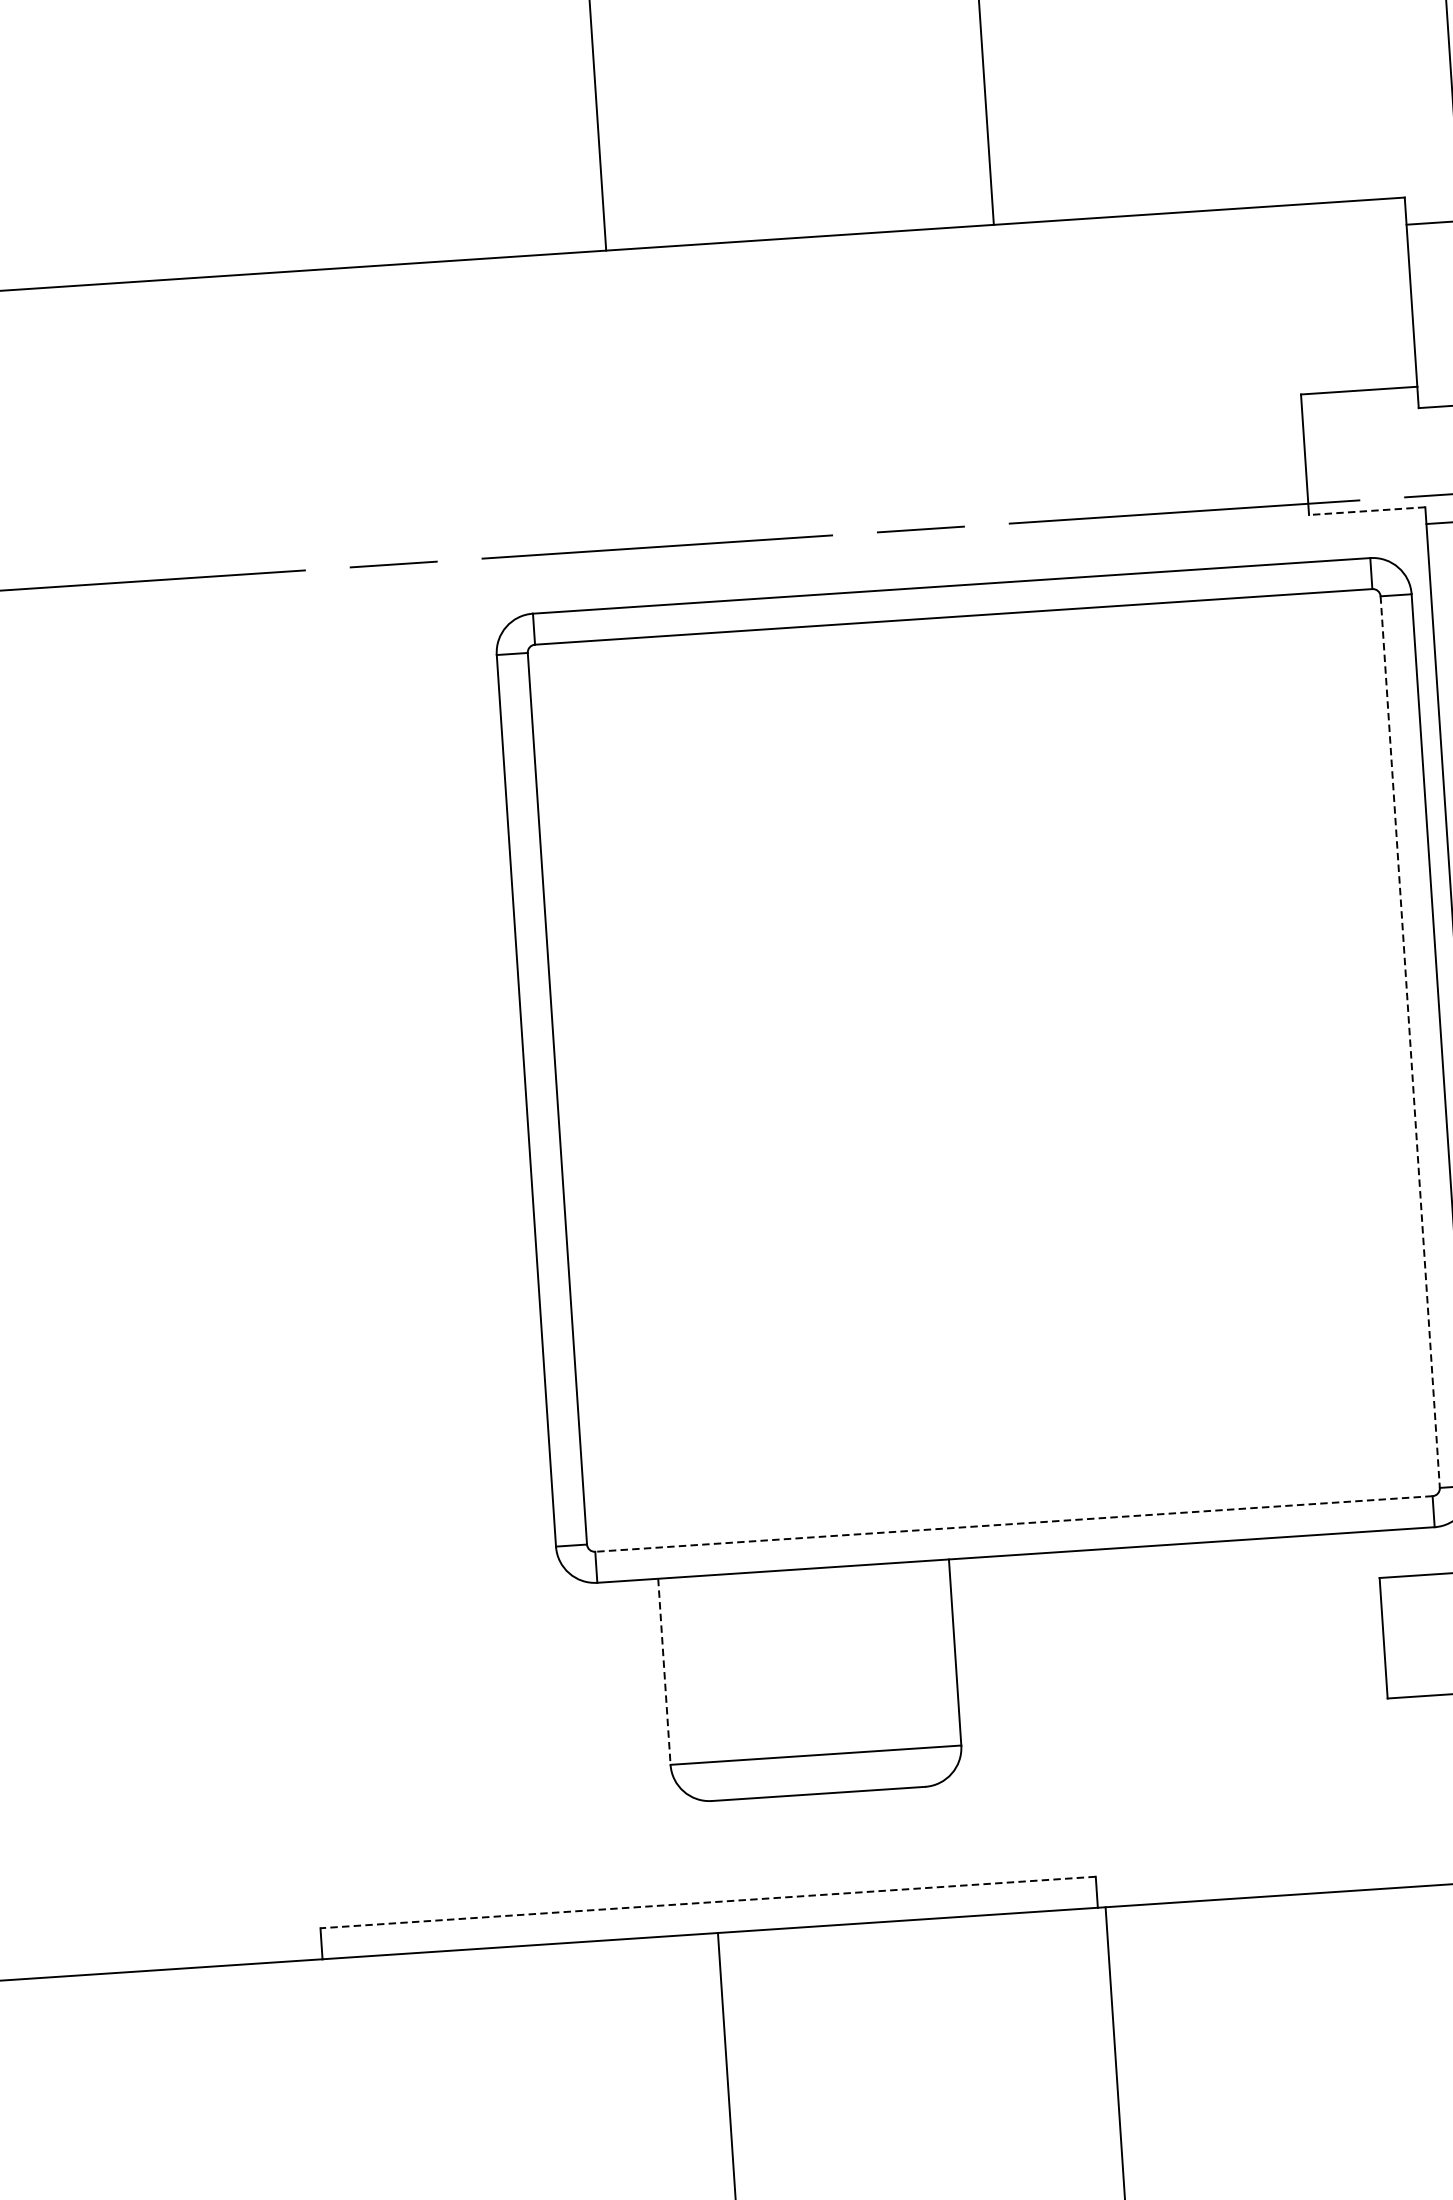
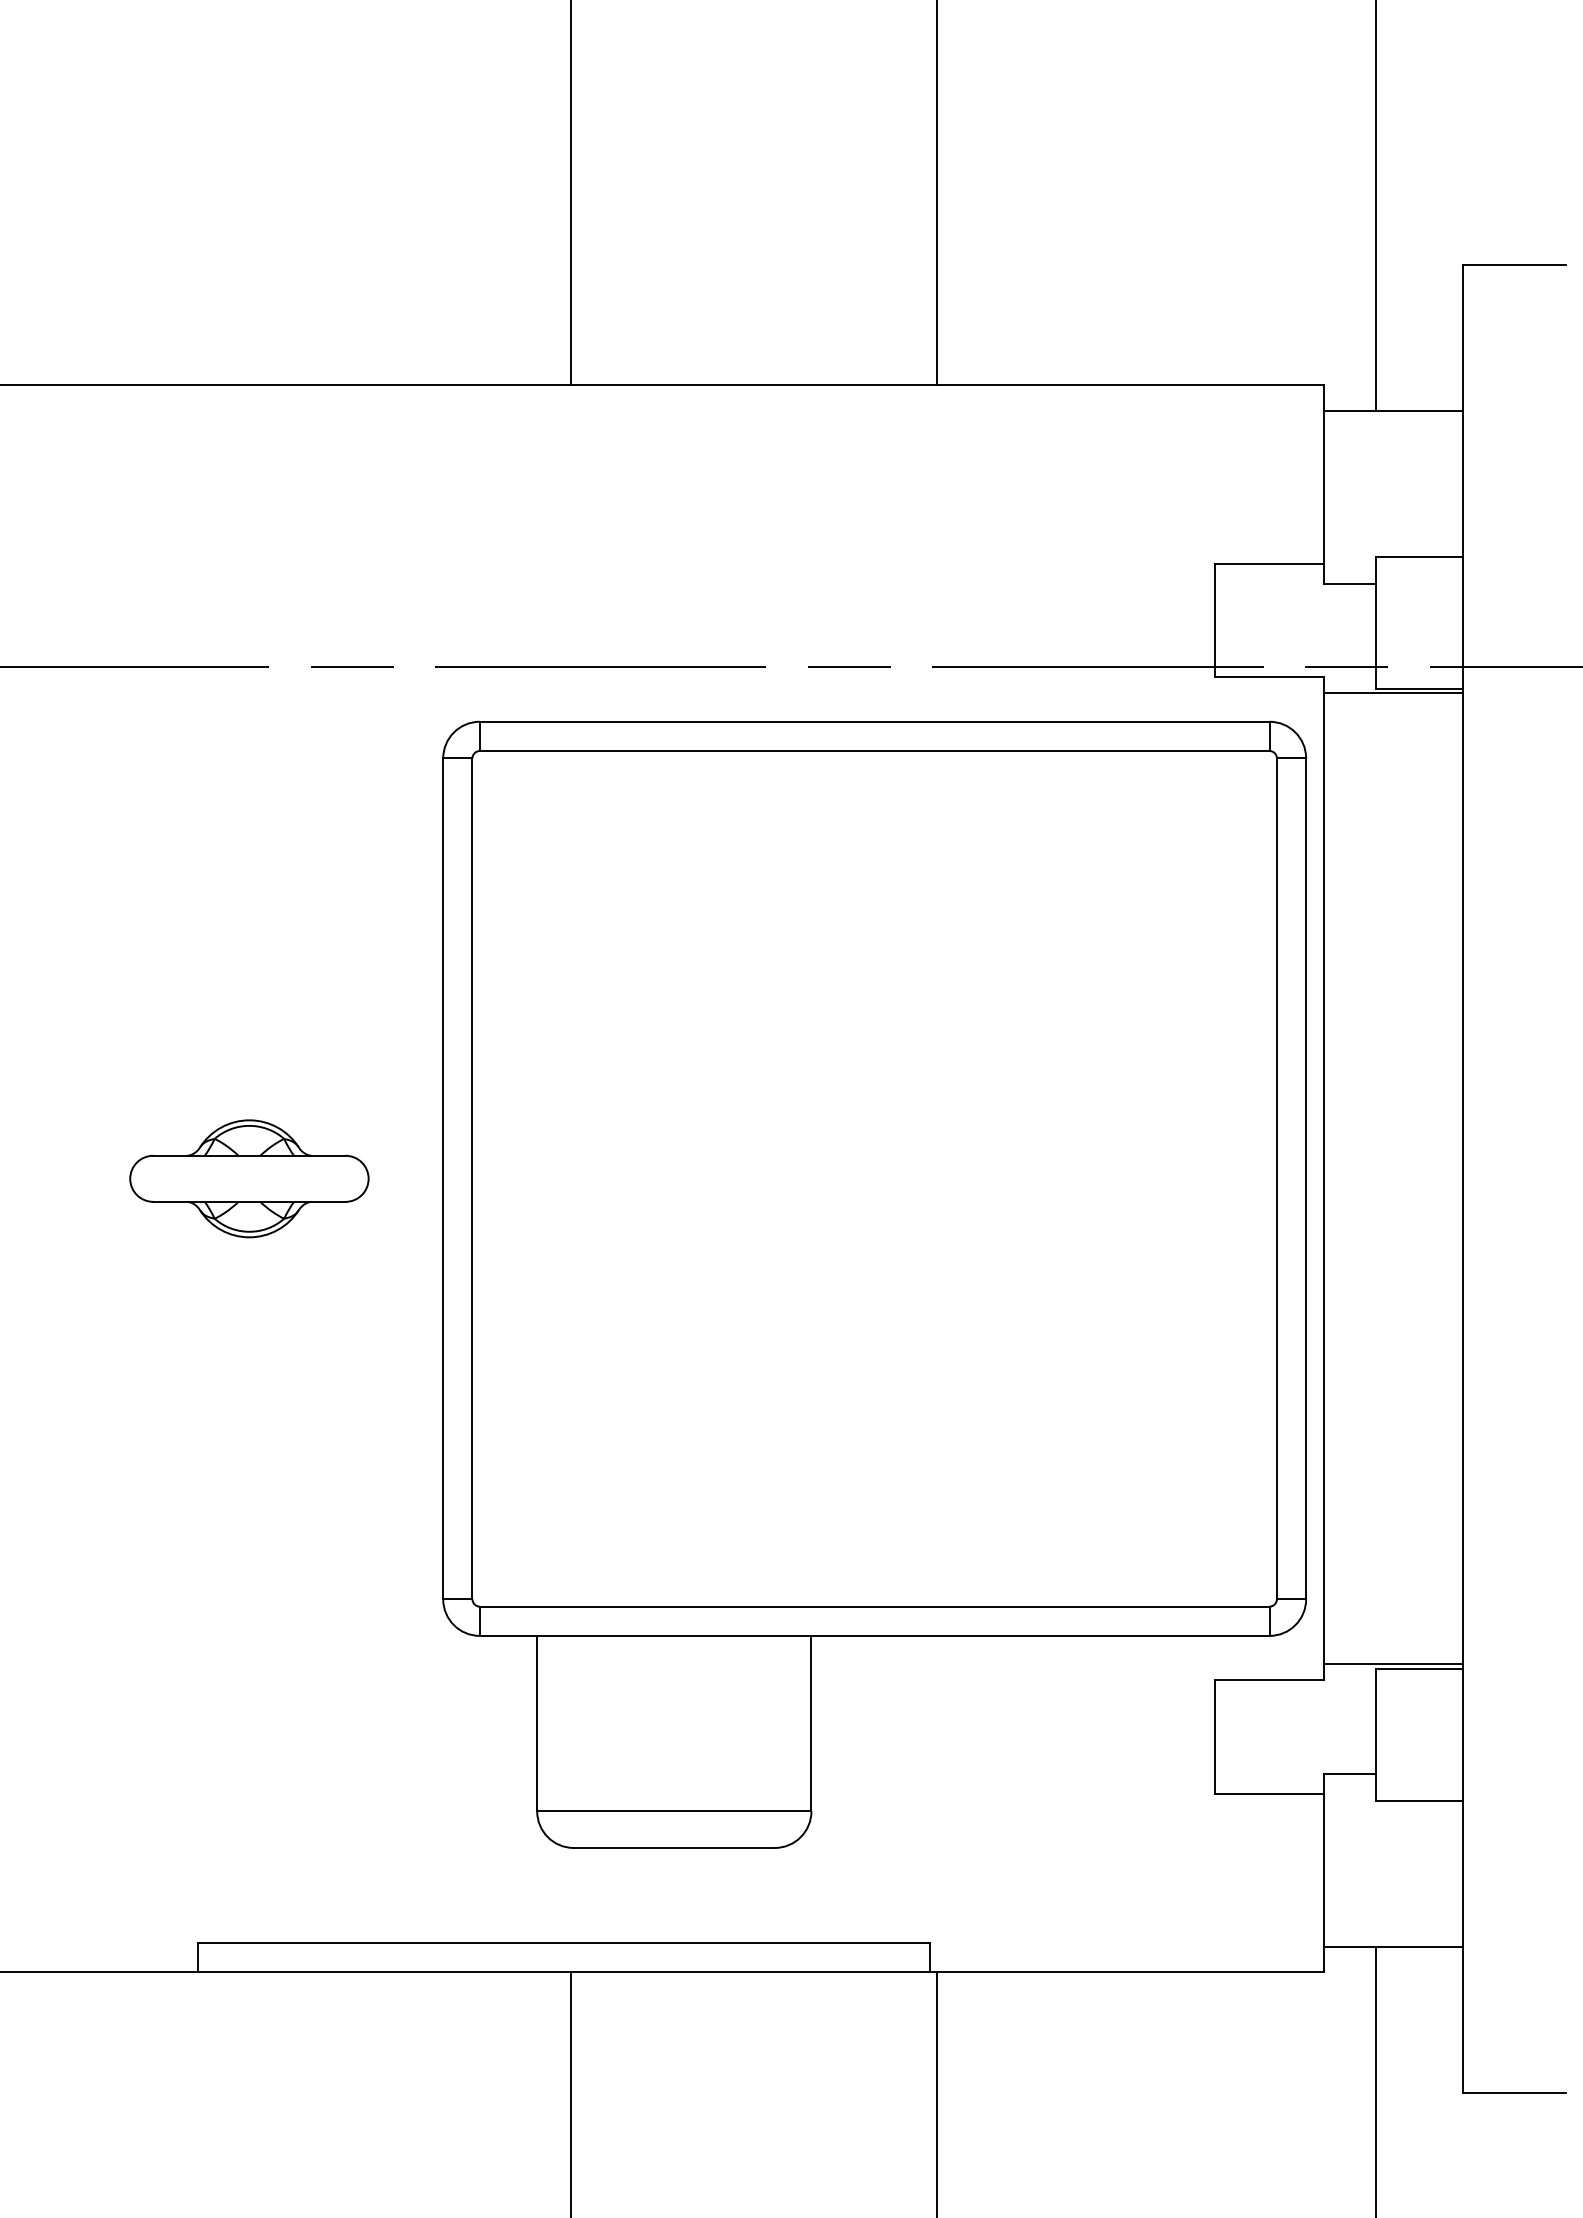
line: (1367, 511) -> (1269, 677), dashed -> solid
line: (1409, 1042) -> (1276, 1179), dashed -> solid
part: (320, 1114) -> (249, 1178), added
line: (1013, 1523) -> (874, 1606), dashed -> solid
line: (664, 1671) -> (537, 1723), dashed -> solid
line: (707, 1903) -> (563, 1943), dashed -> solid

